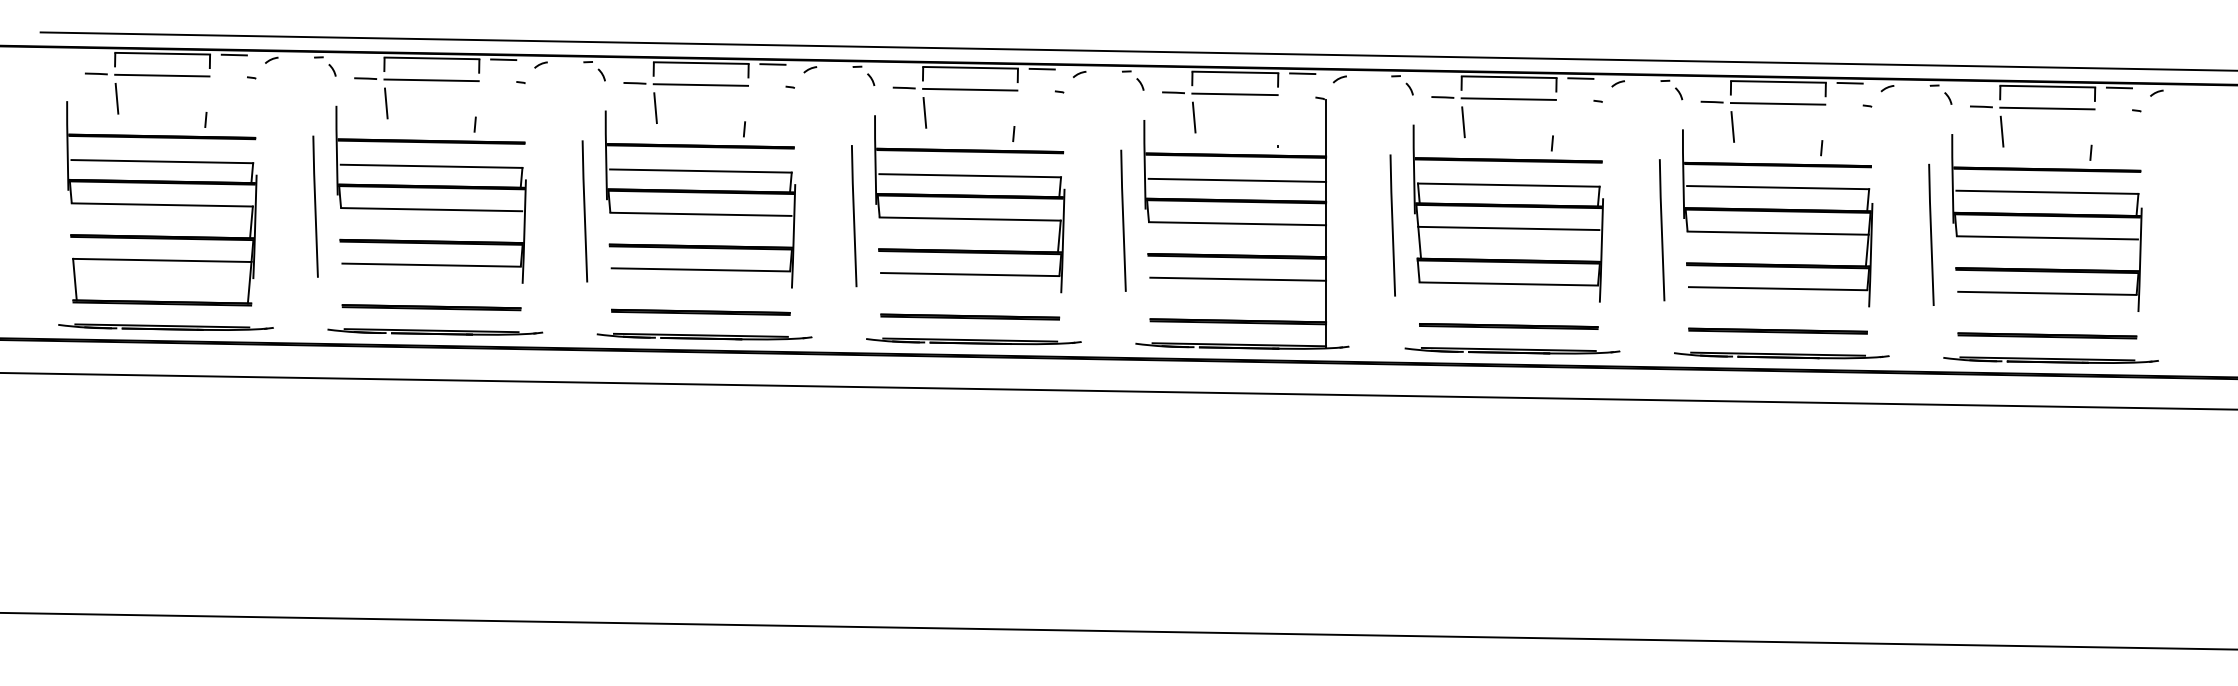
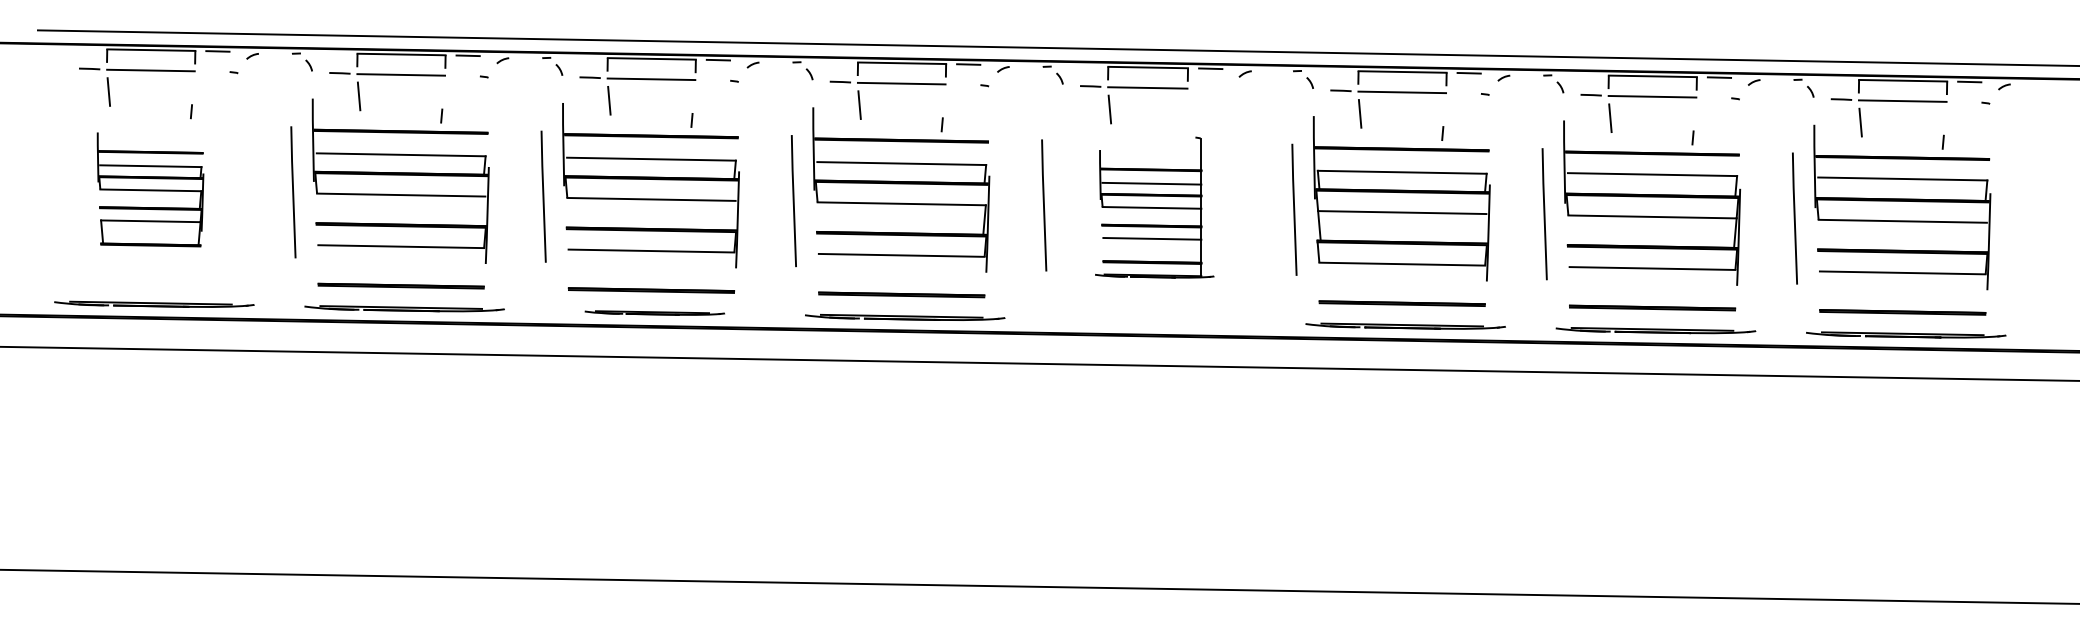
part: (161, 203) -> (150, 189), size x0.6
part: (1242, 222) -> (1154, 207), size x0.6
part: (704, 336) -> (654, 312), size x0.7

